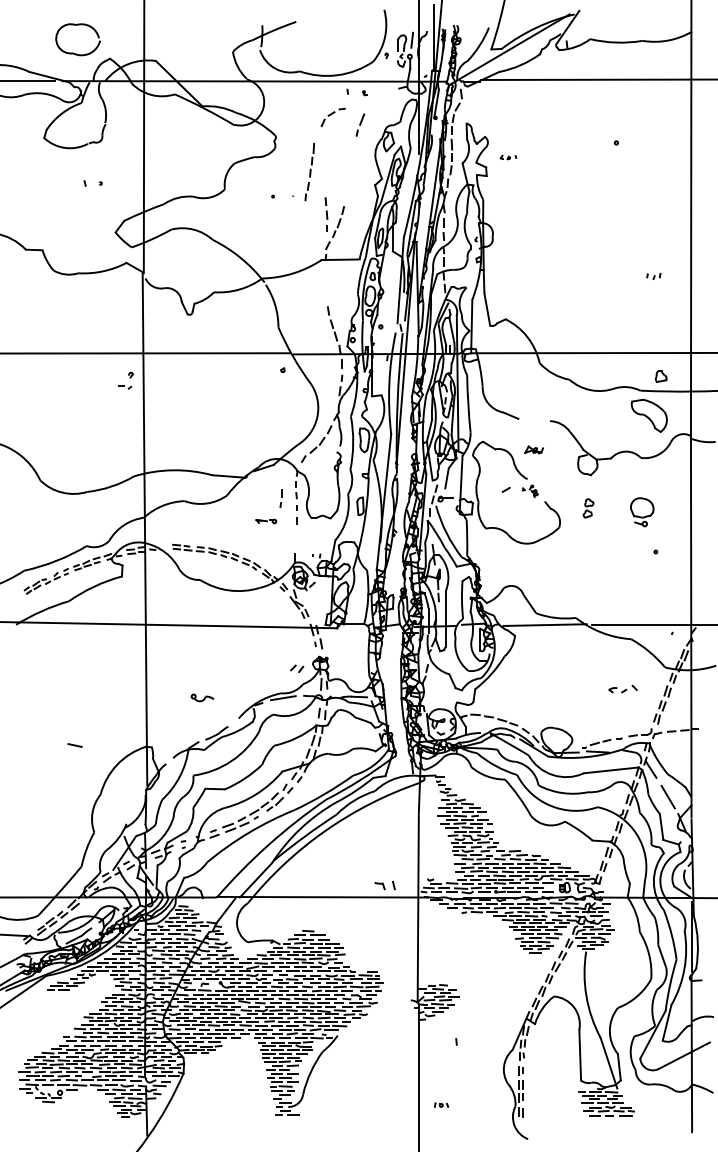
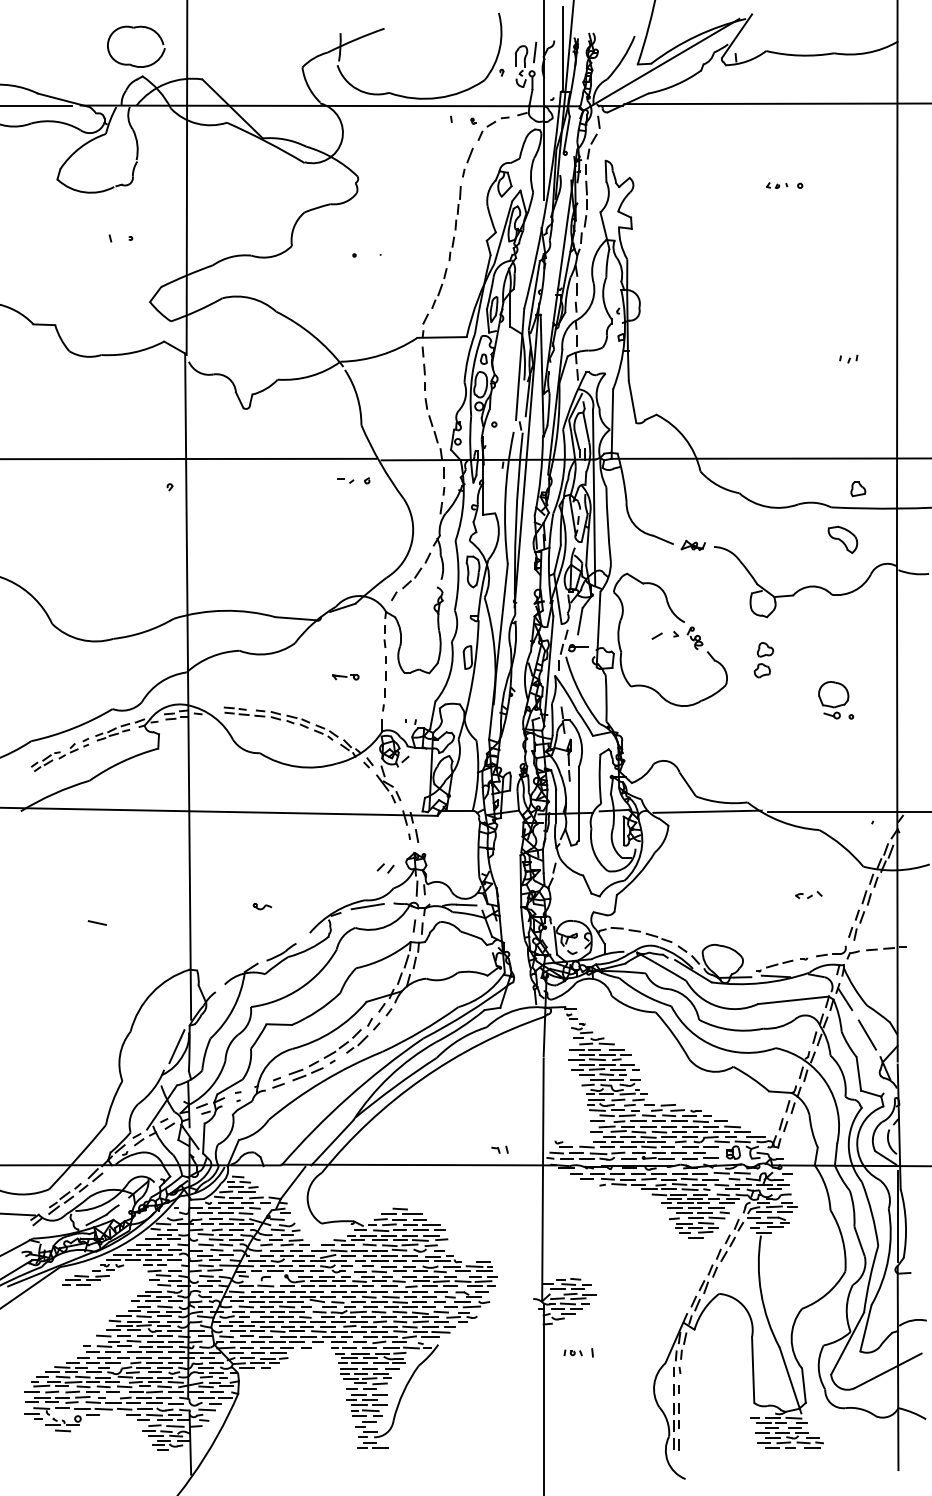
part: (78, 25) -> (136, 28), moved
part: (333, 117) -> (493, 128), moved
part: (508, 157) -> (777, 185), moved
part: (309, 171) -> (454, 223), moved
part: (326, 214) -> (423, 368), moved
part: (125, 386) -> (345, 480), moved
part: (649, 415) -> (842, 539), size x0.62
part: (533, 449) -> (692, 544), moved
part: (530, 490) -> (688, 637), size x1.43
part: (280, 498) -> (383, 699), moved
part: (588, 508) -> (763, 660), size x1.43
part: (642, 512) -> (833, 700), moved
part: (622, 689) -> (808, 895), size x0.71
part: (201, 698) -> (261, 906), size x0.62
line: (74, 745) -> (96, 922), moved
line: (135, 805) -> (176, 1046), added
part: (384, 885) -> (499, 1149), size x0.62
part: (441, 1104) -> (572, 1352), moved

